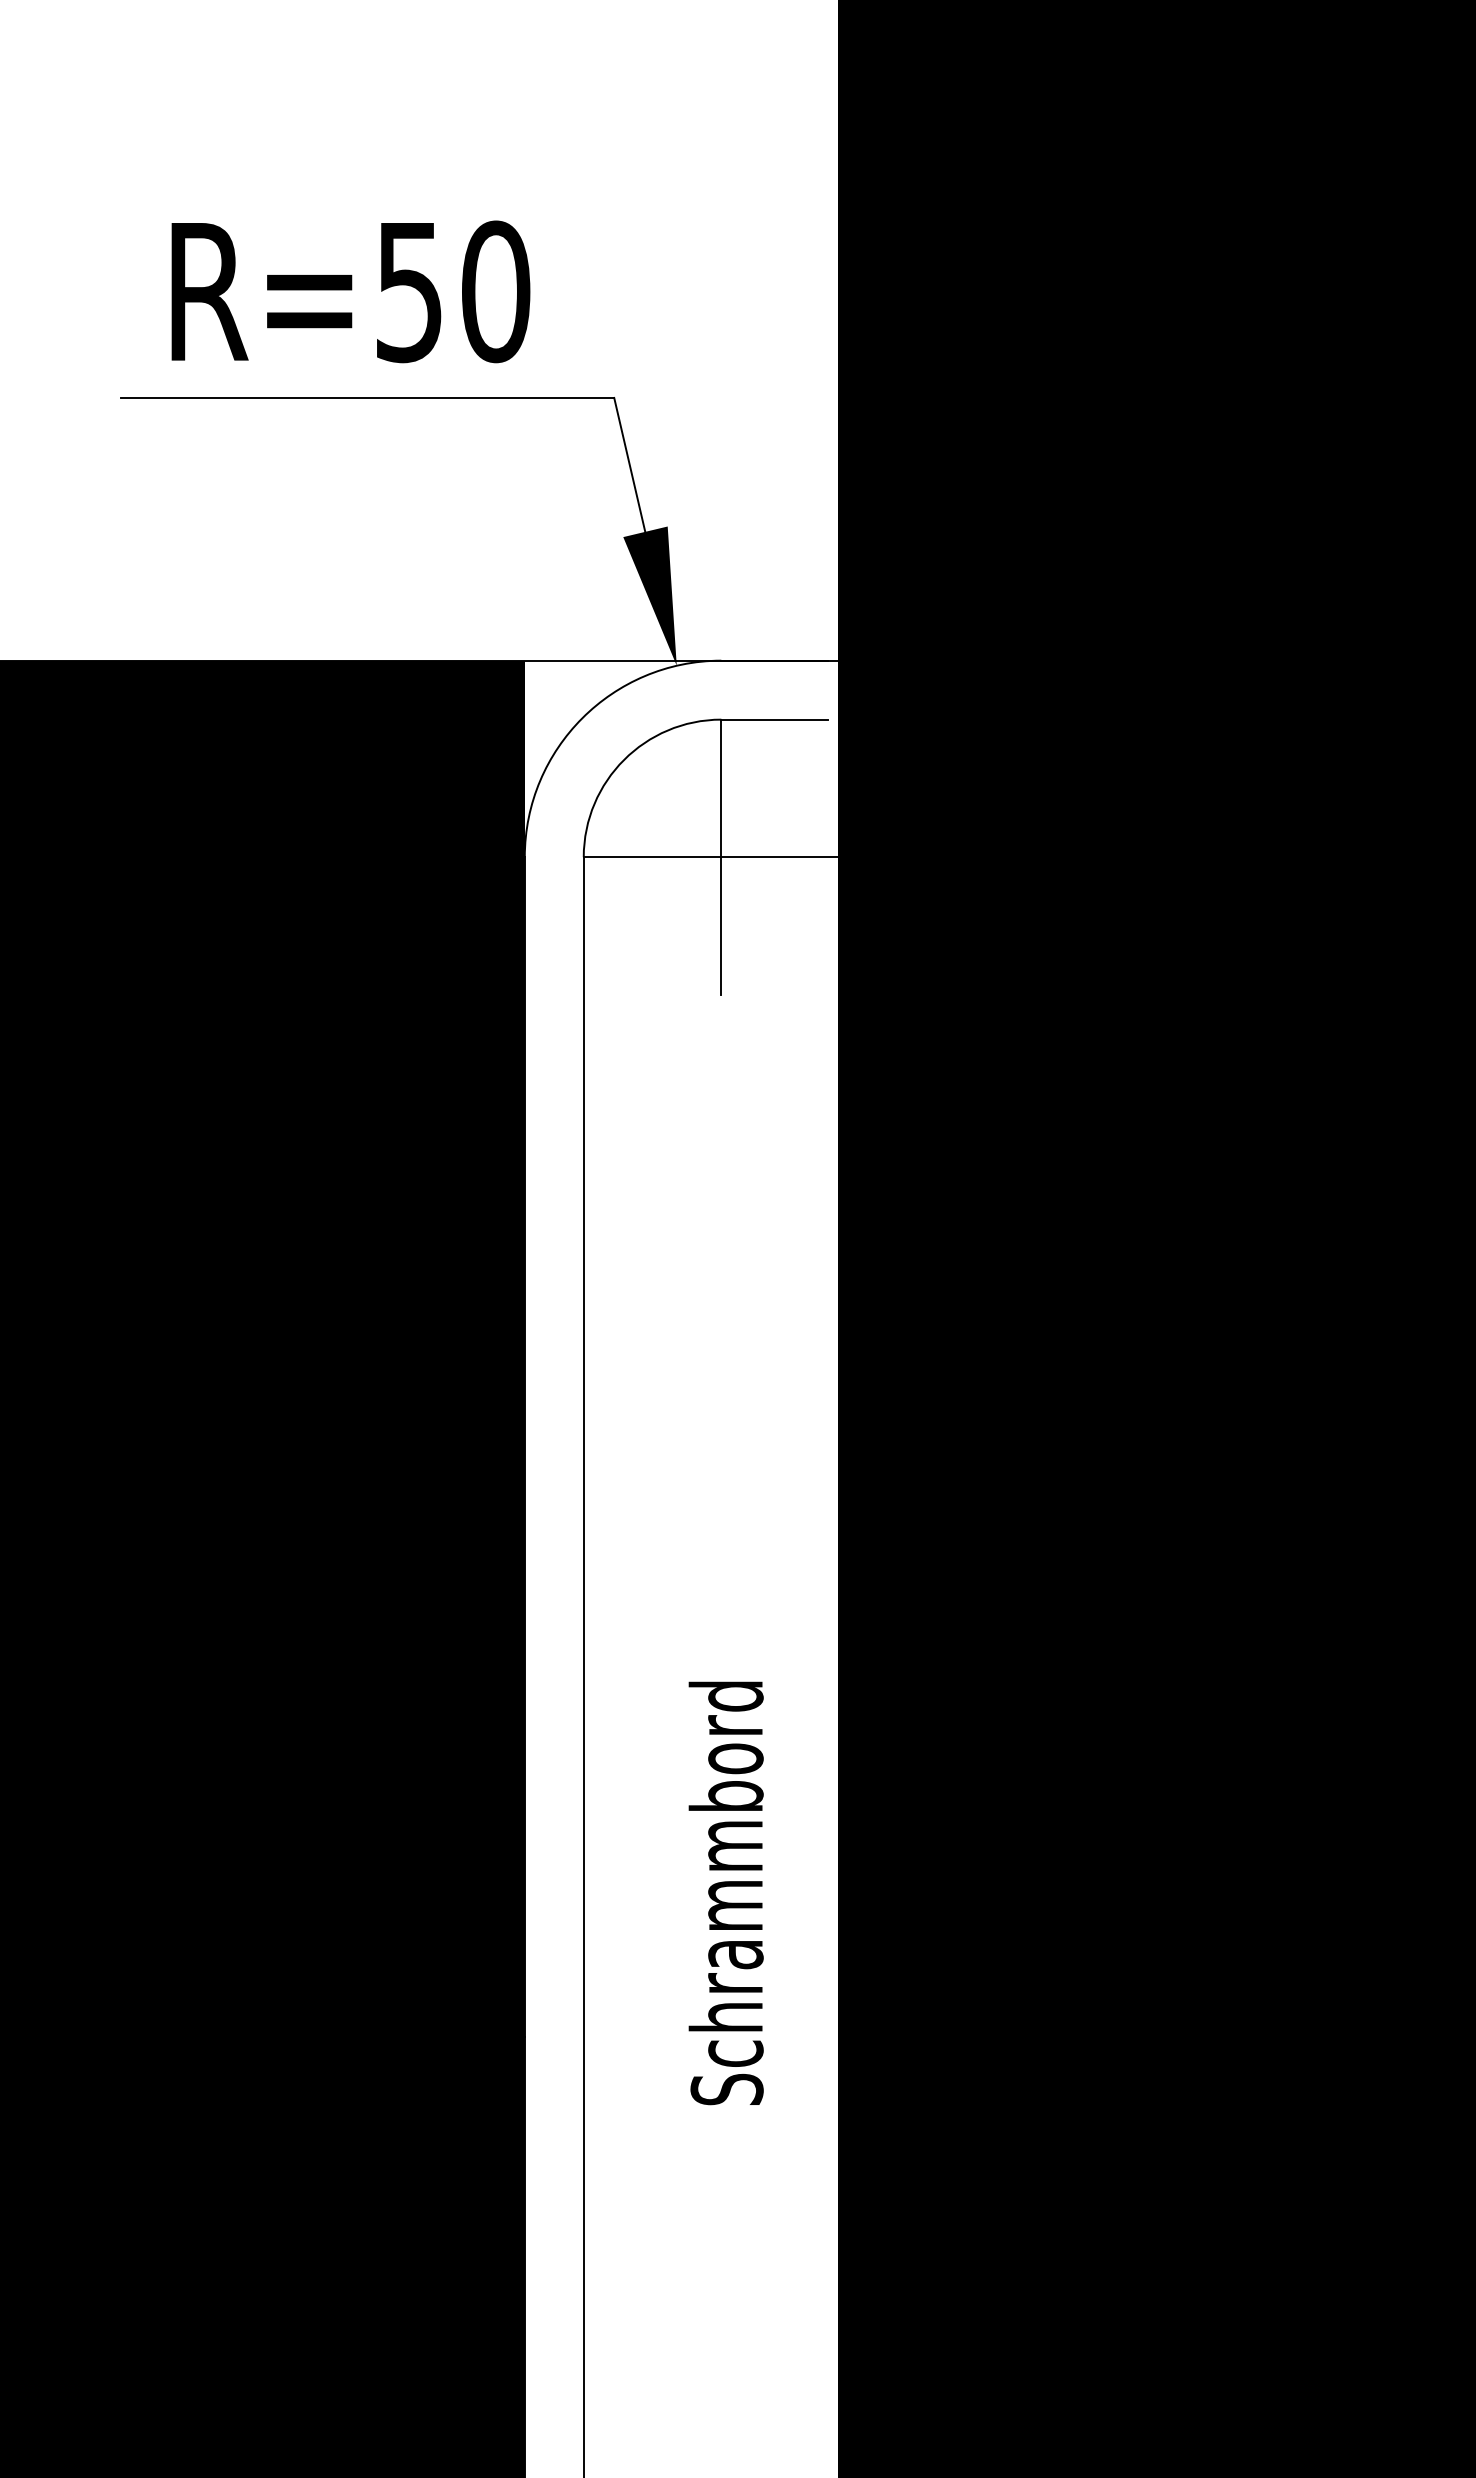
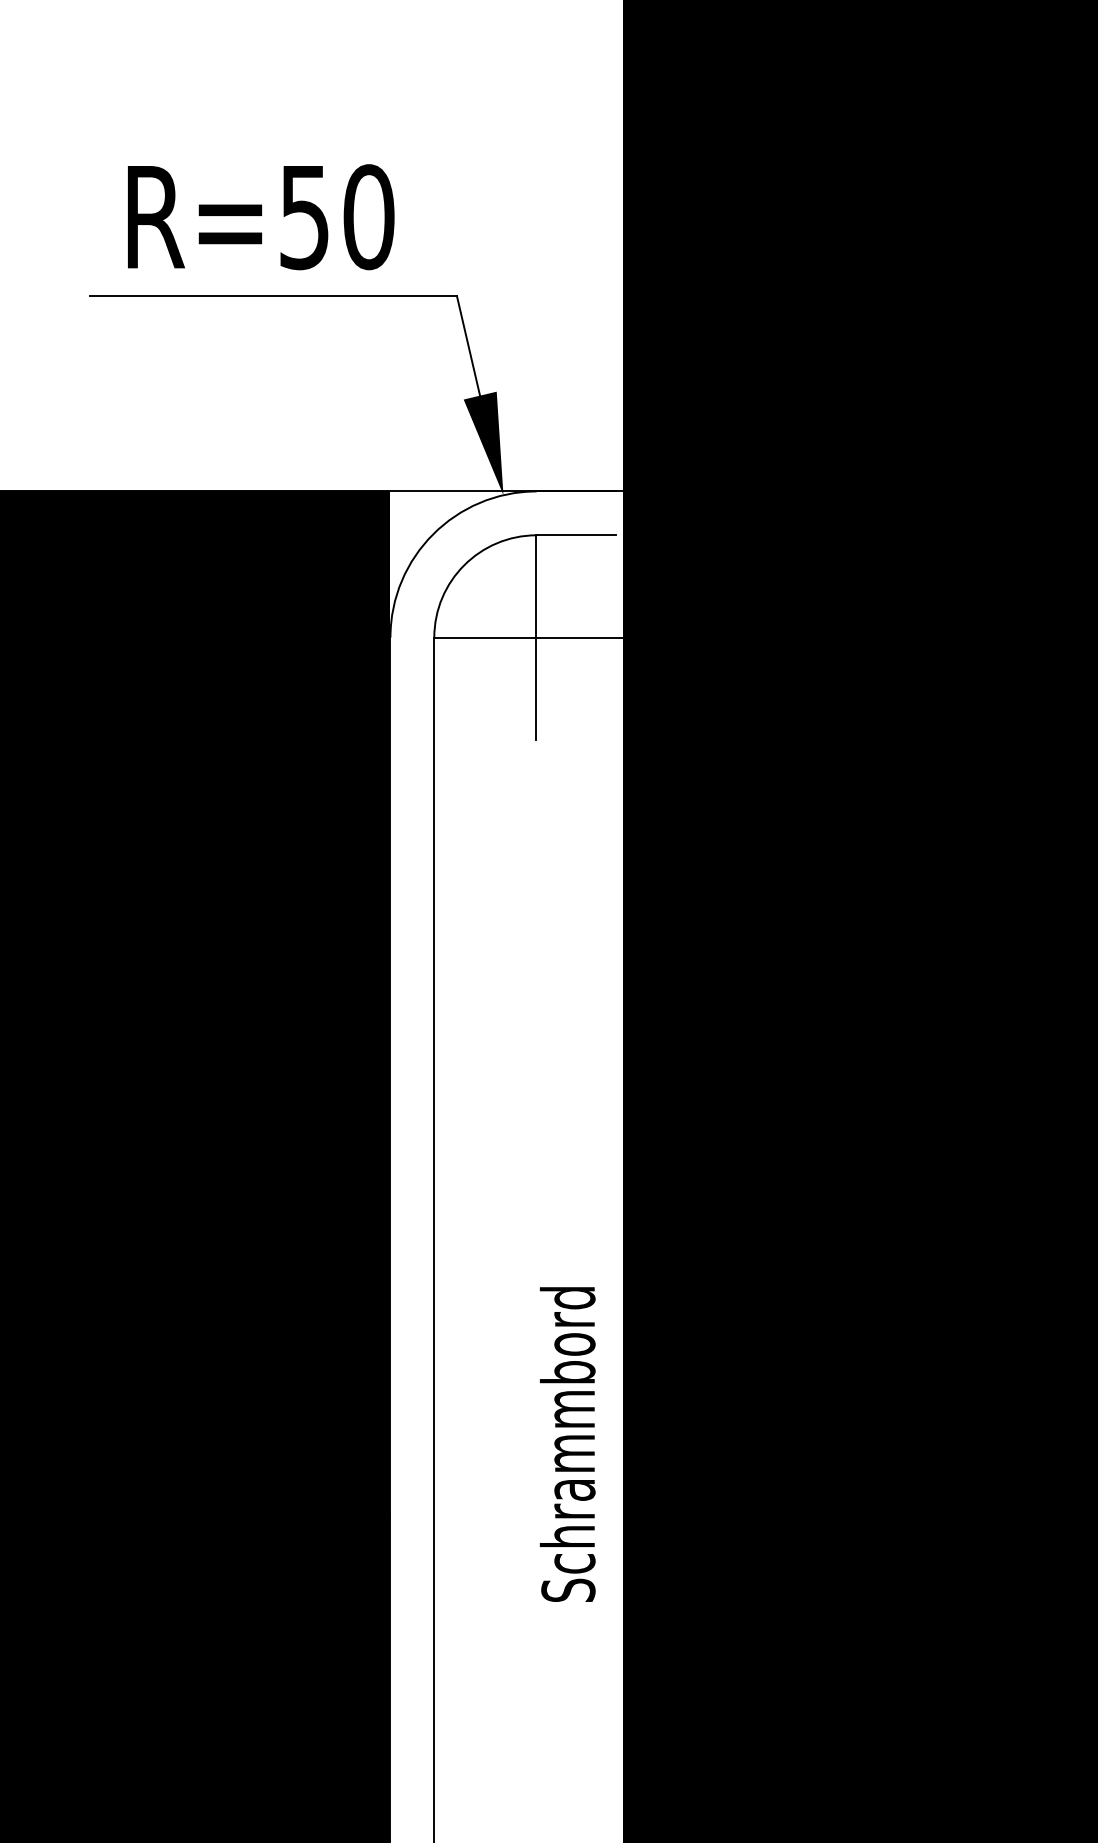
text: (725, 1893) -> (567, 1444), moved

